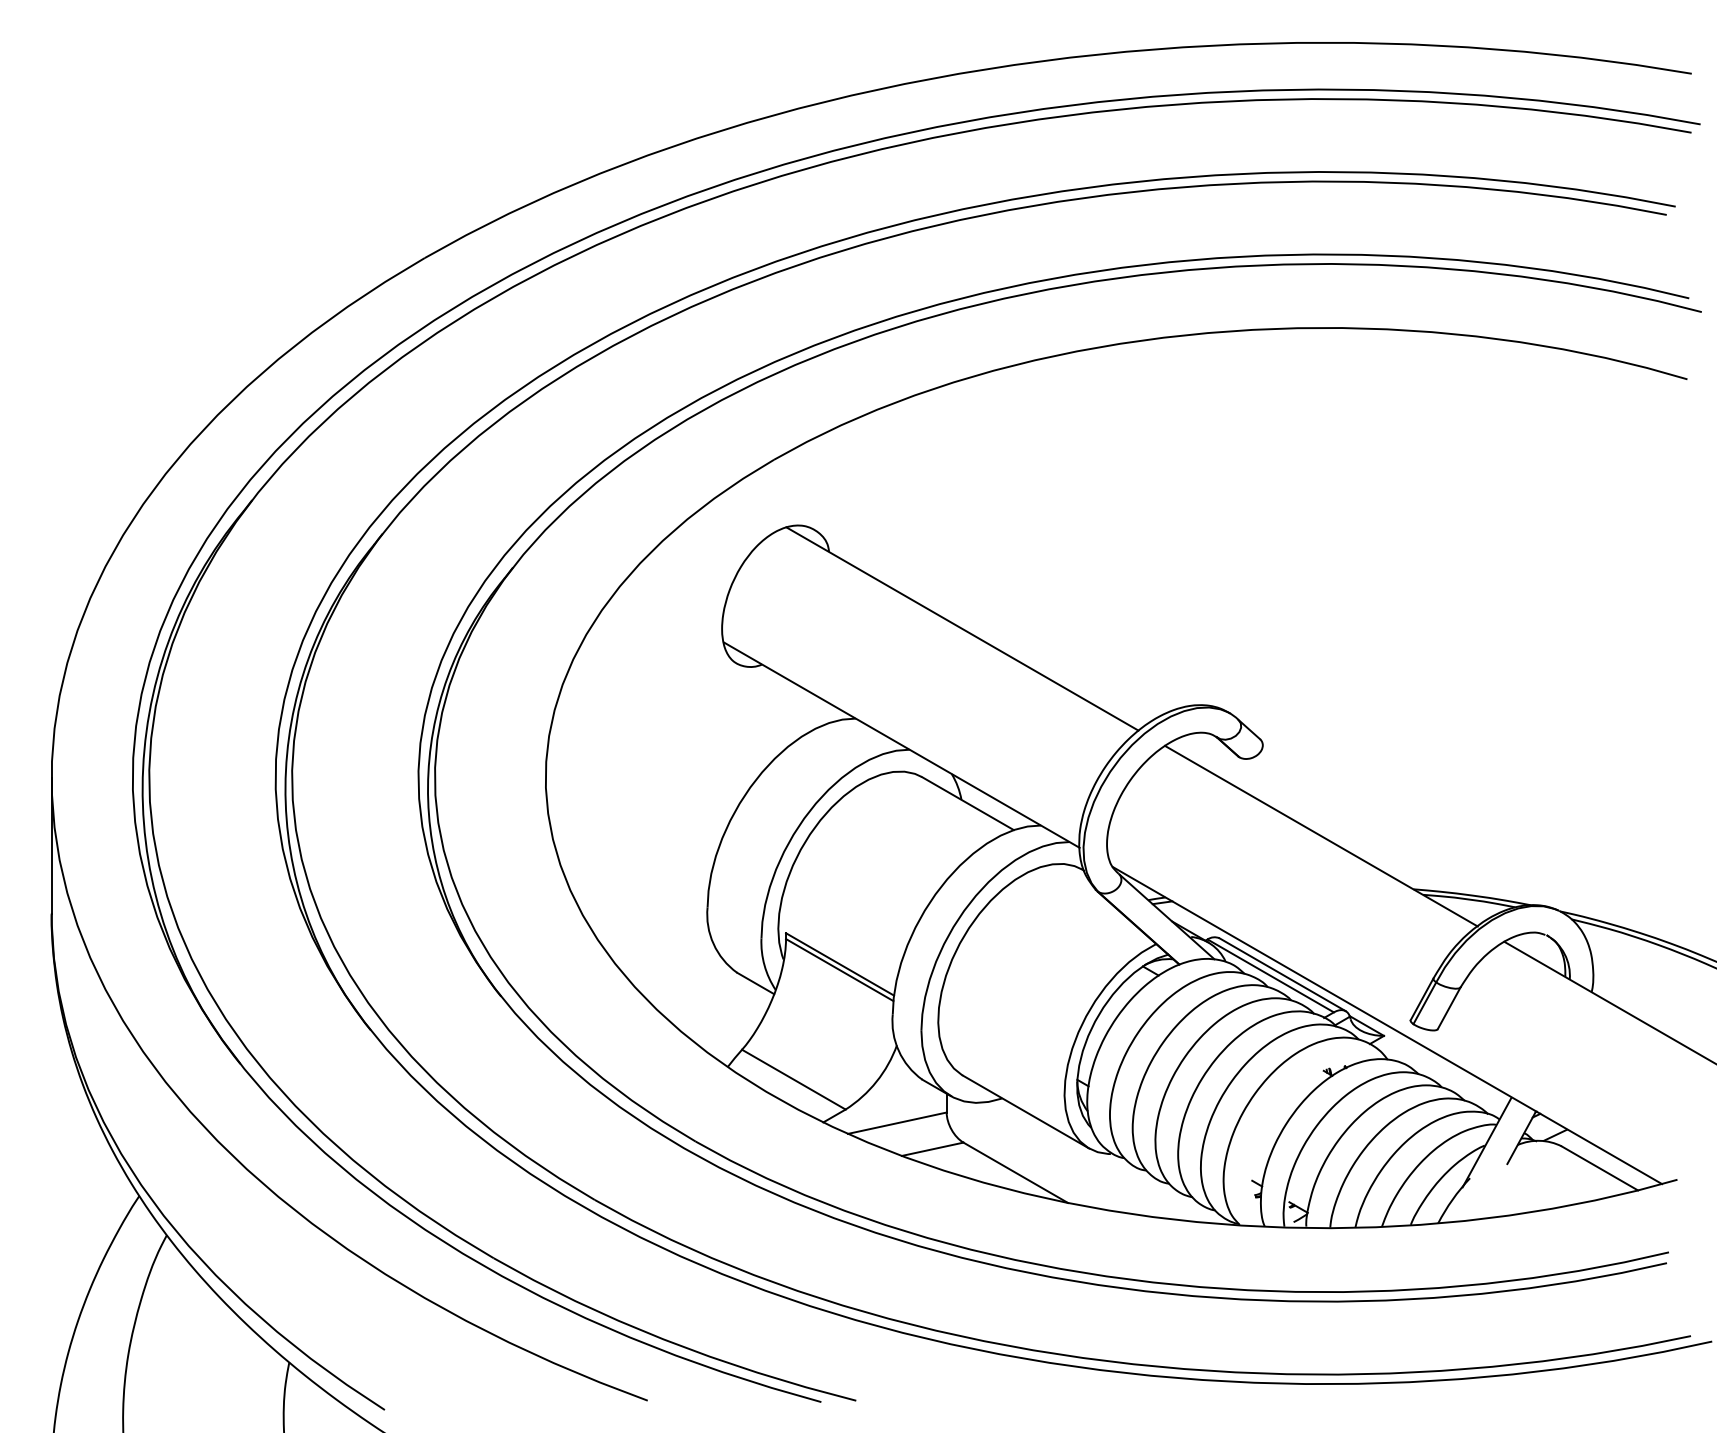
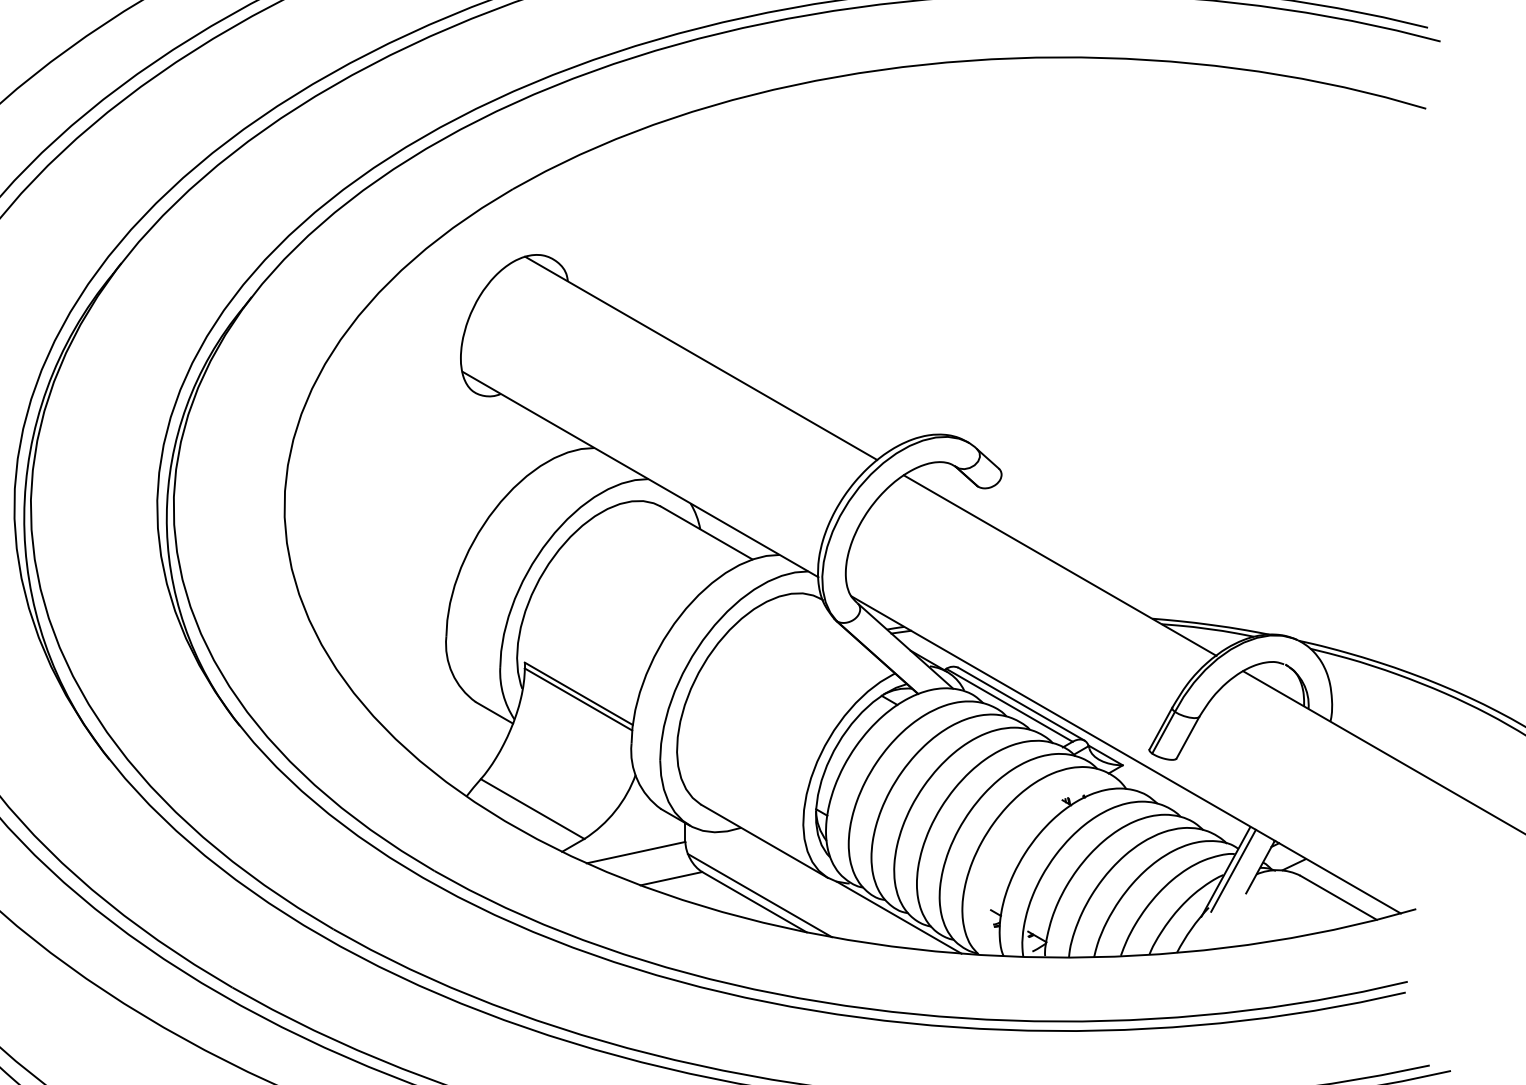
line: (1494, 1141) -> (1233, 870), added
line: (1021, 1165) -> (760, 894), added
line: (1160, 1188) -> (899, 917), added

